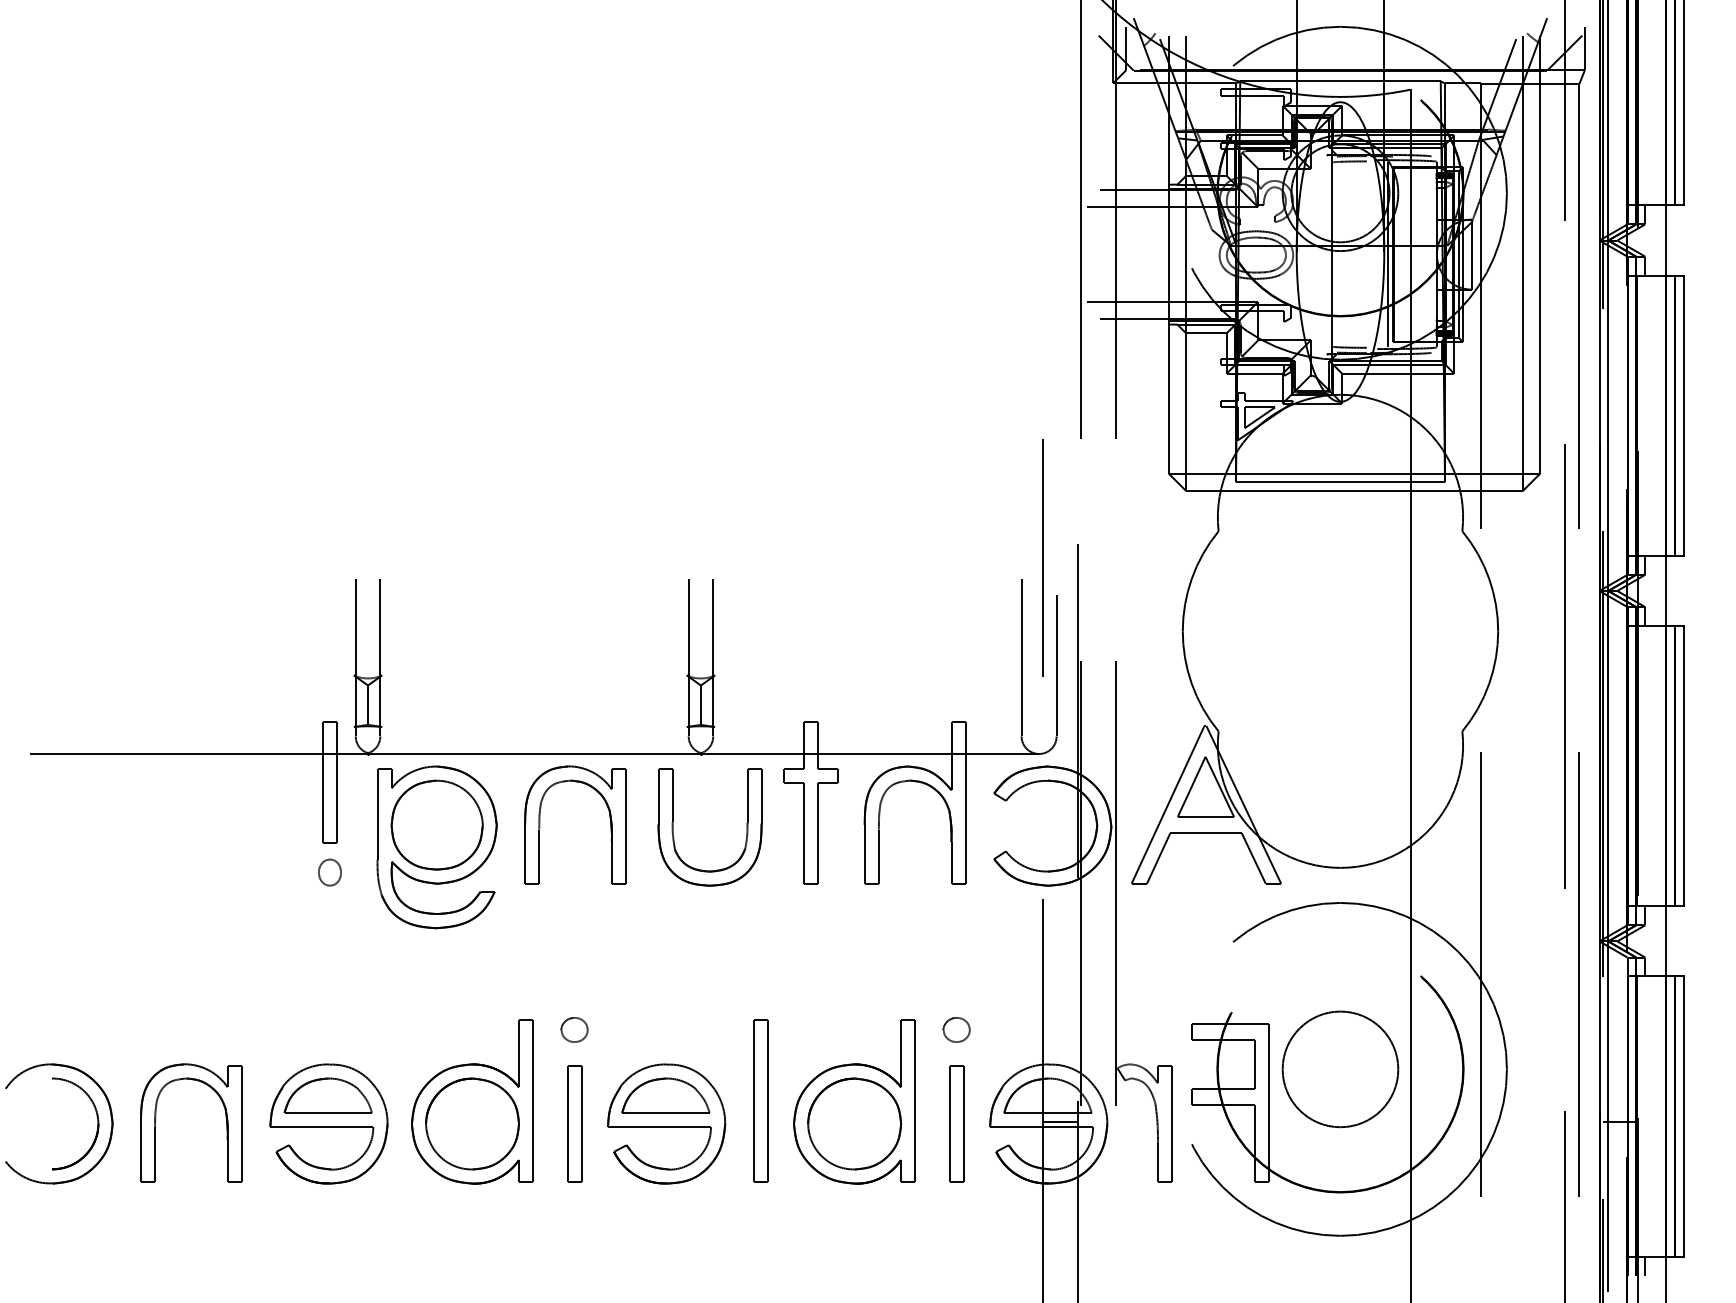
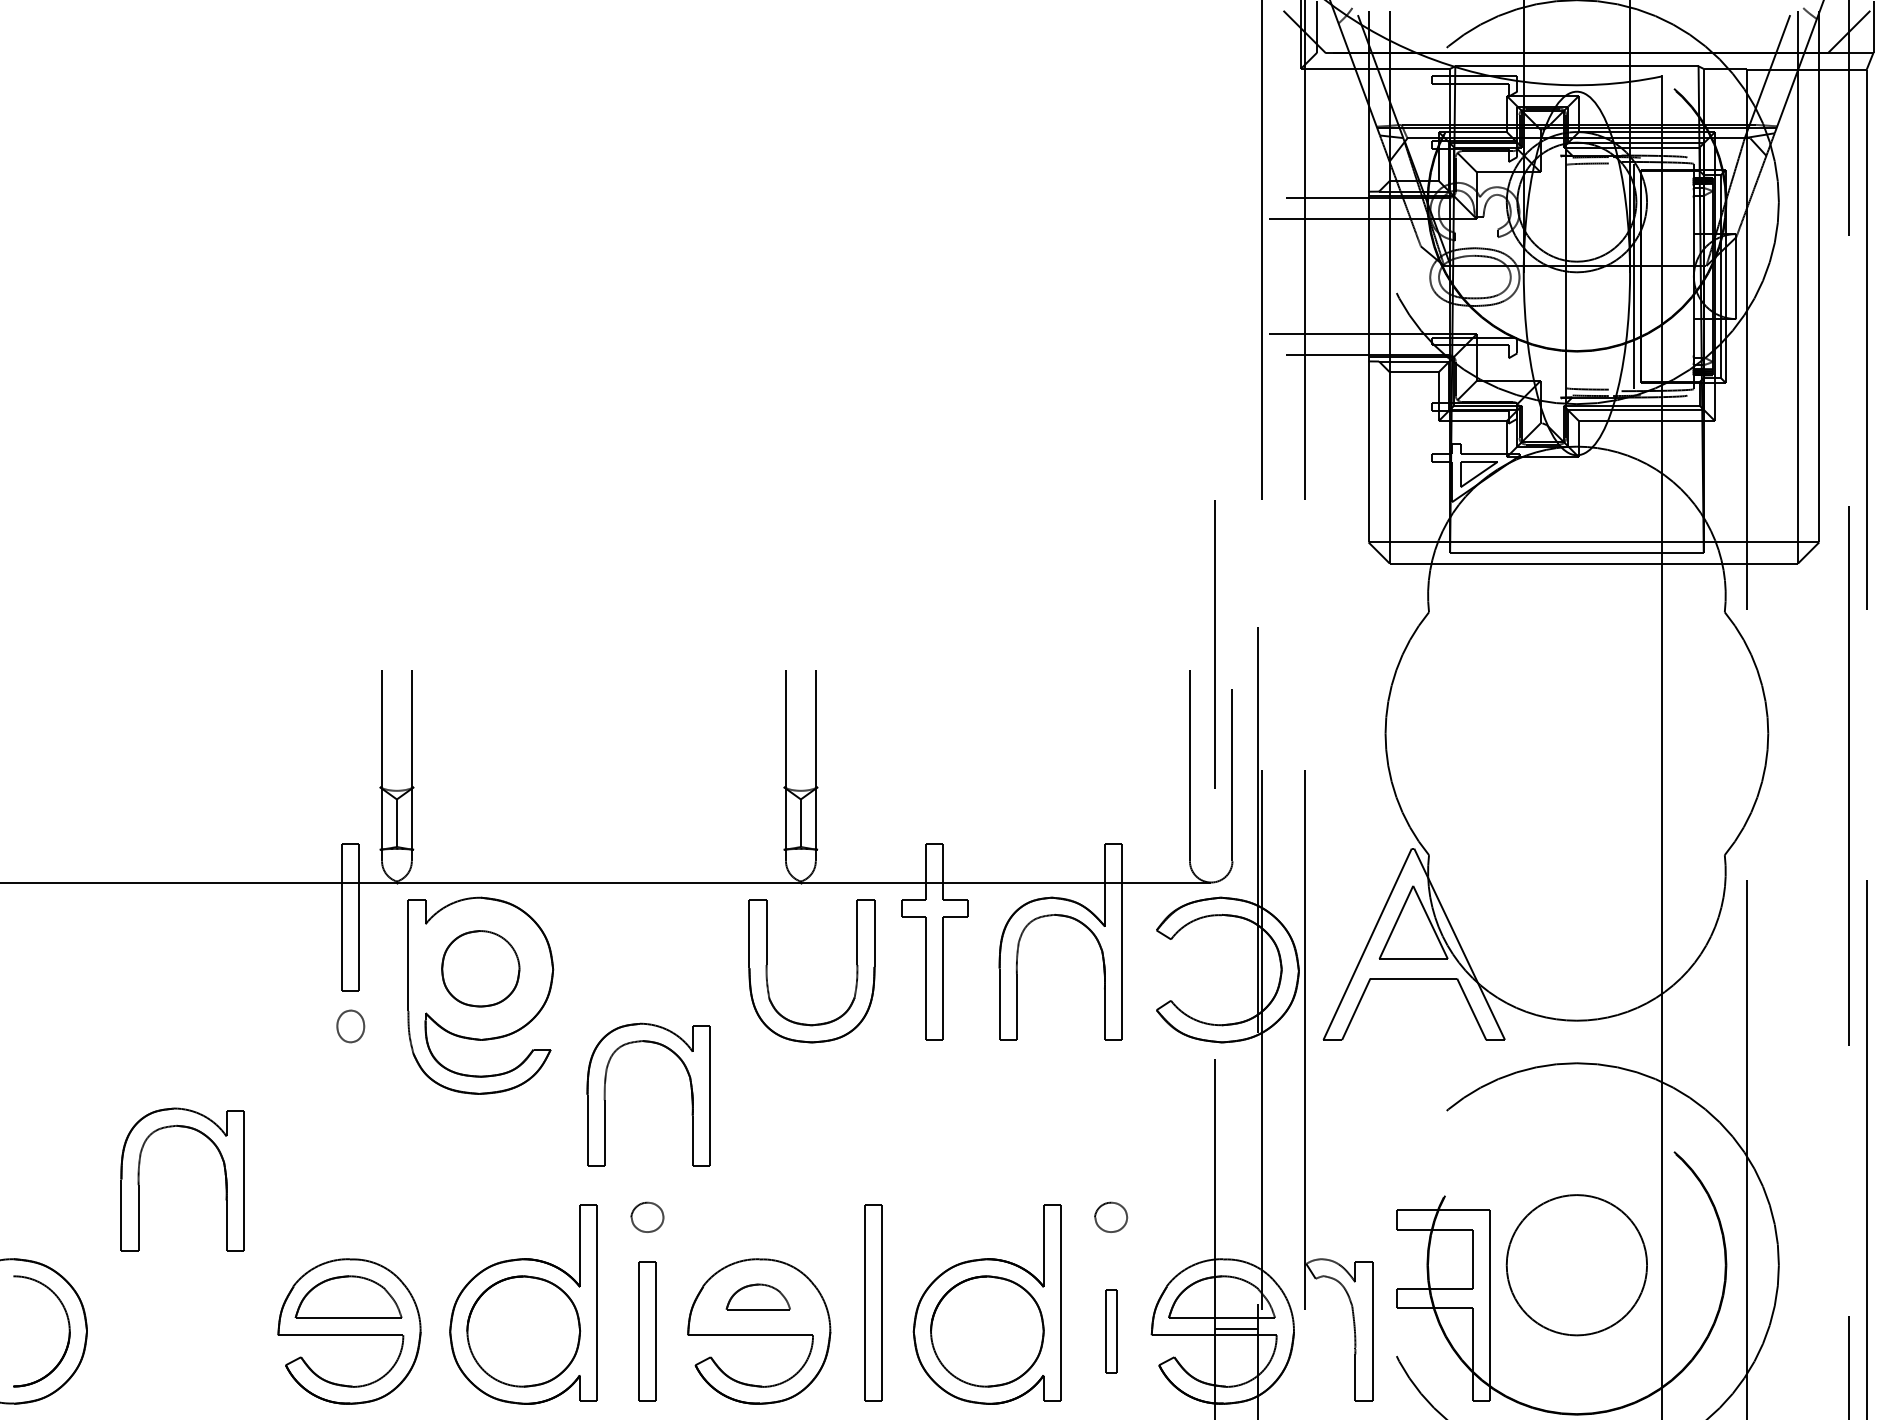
part: (609, 818) -> (689, 1086), moved
part: (436, 824) -> (480, 968), size x0.7
part: (665, 1095) -> (757, 1296), size x0.6
part: (225, 1117) -> (223, 1173), moved
part: (956, 1123) -> (1110, 1330), size x0.6

